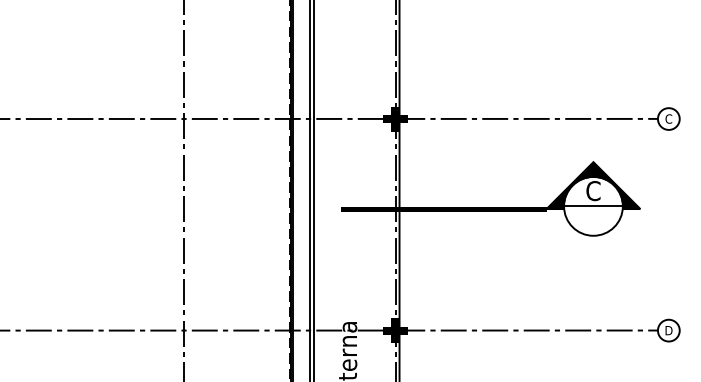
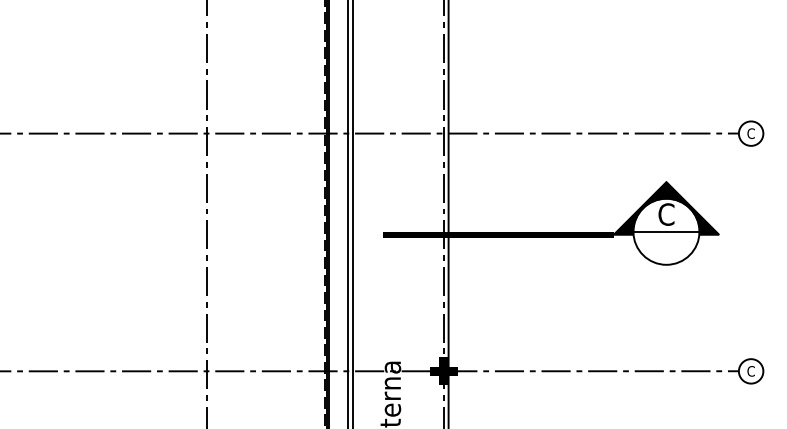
fill: (395, 118) -> (443, 133), removed
text: (669, 330) -> (751, 371), D -> C

